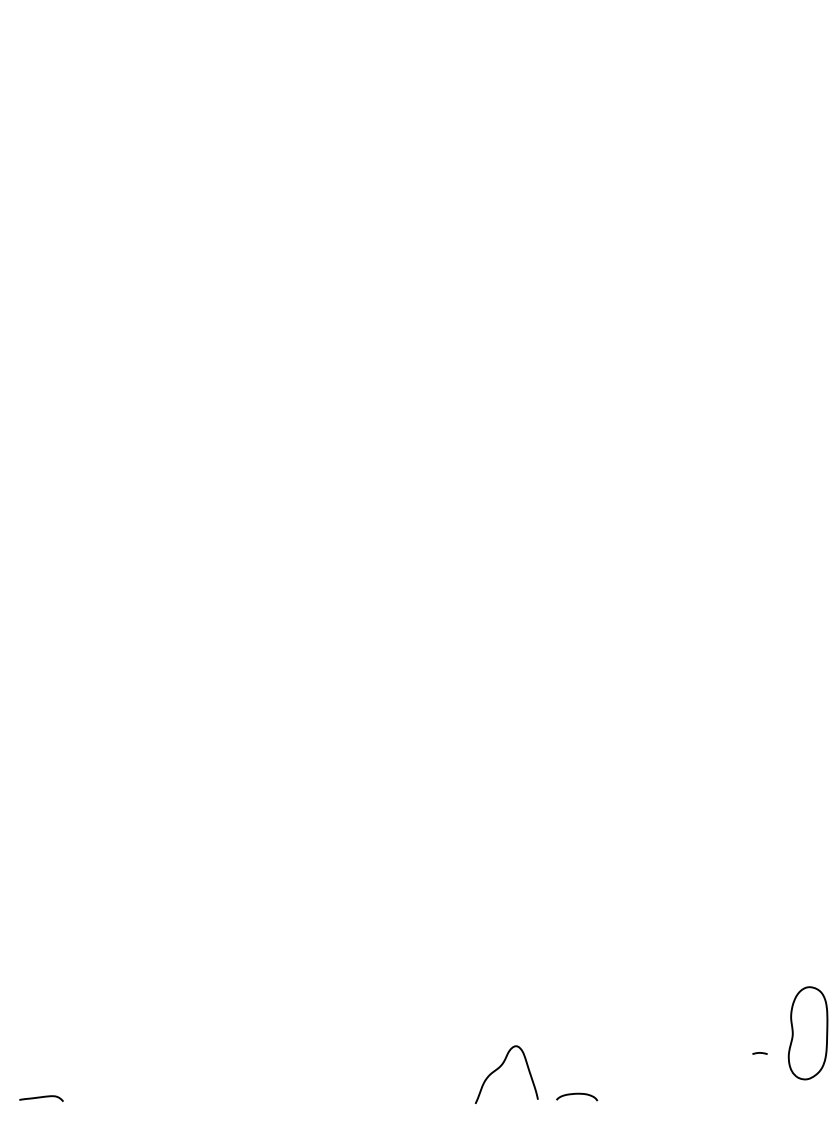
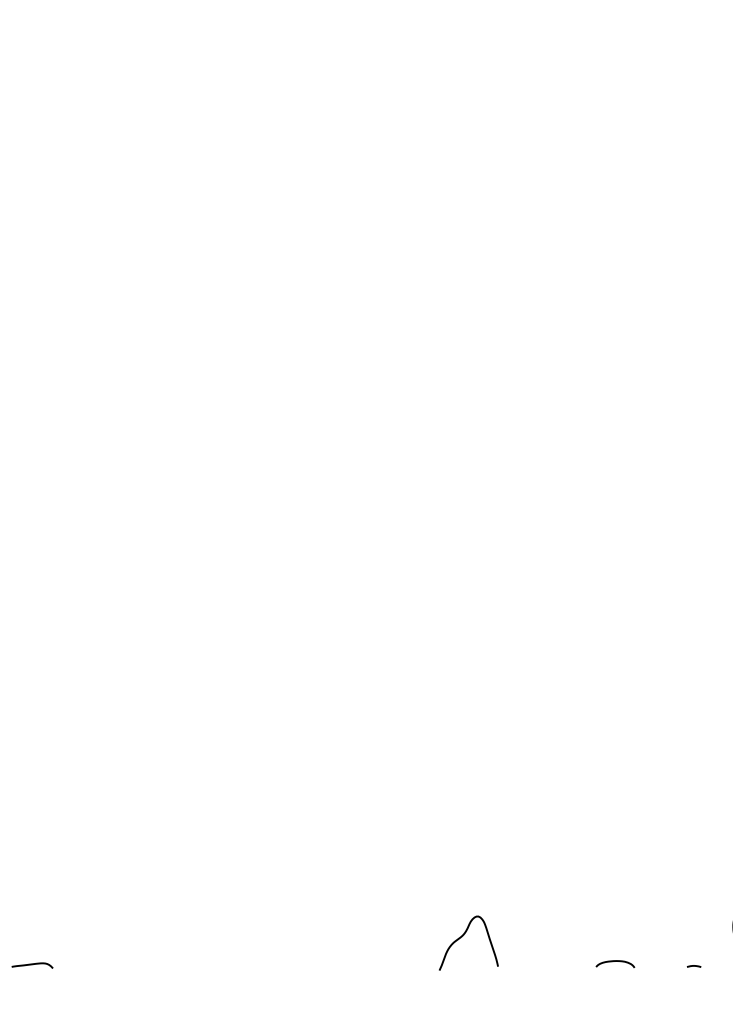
line: (759, 1053) -> (693, 966), moved
curve: (577, 1094) -> (615, 961), moved

